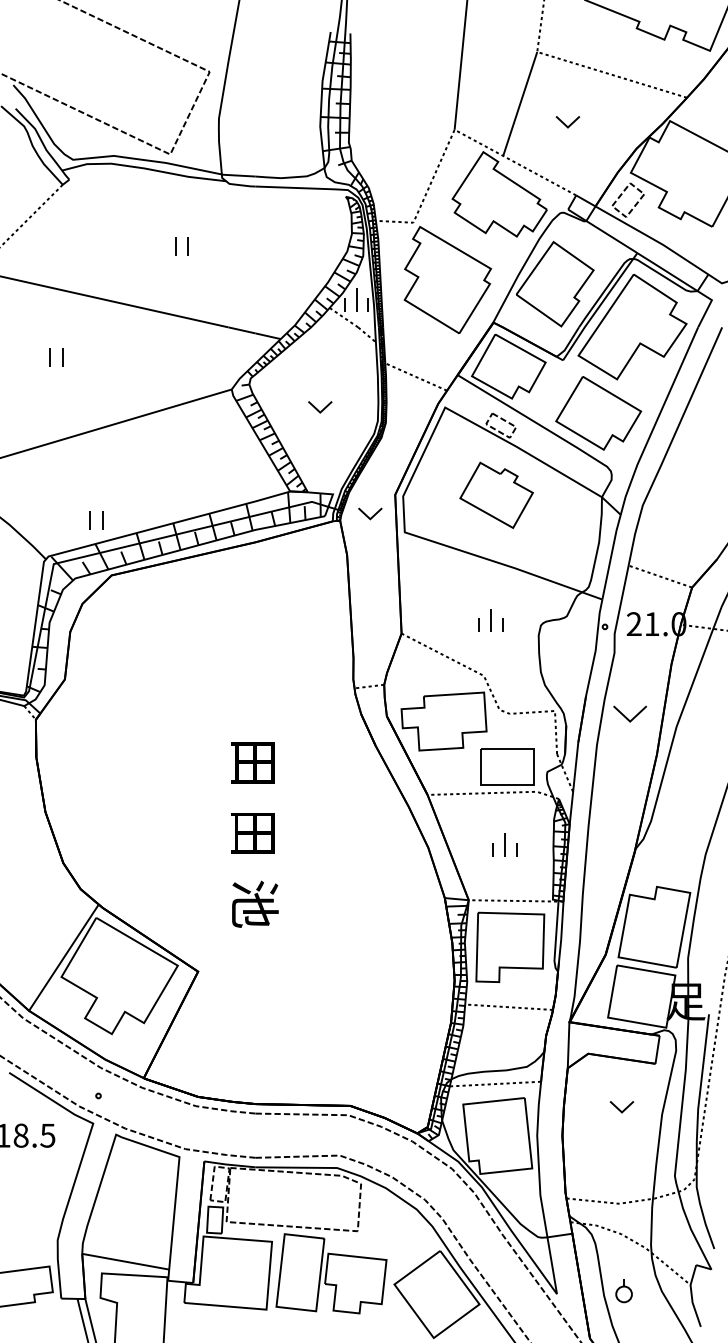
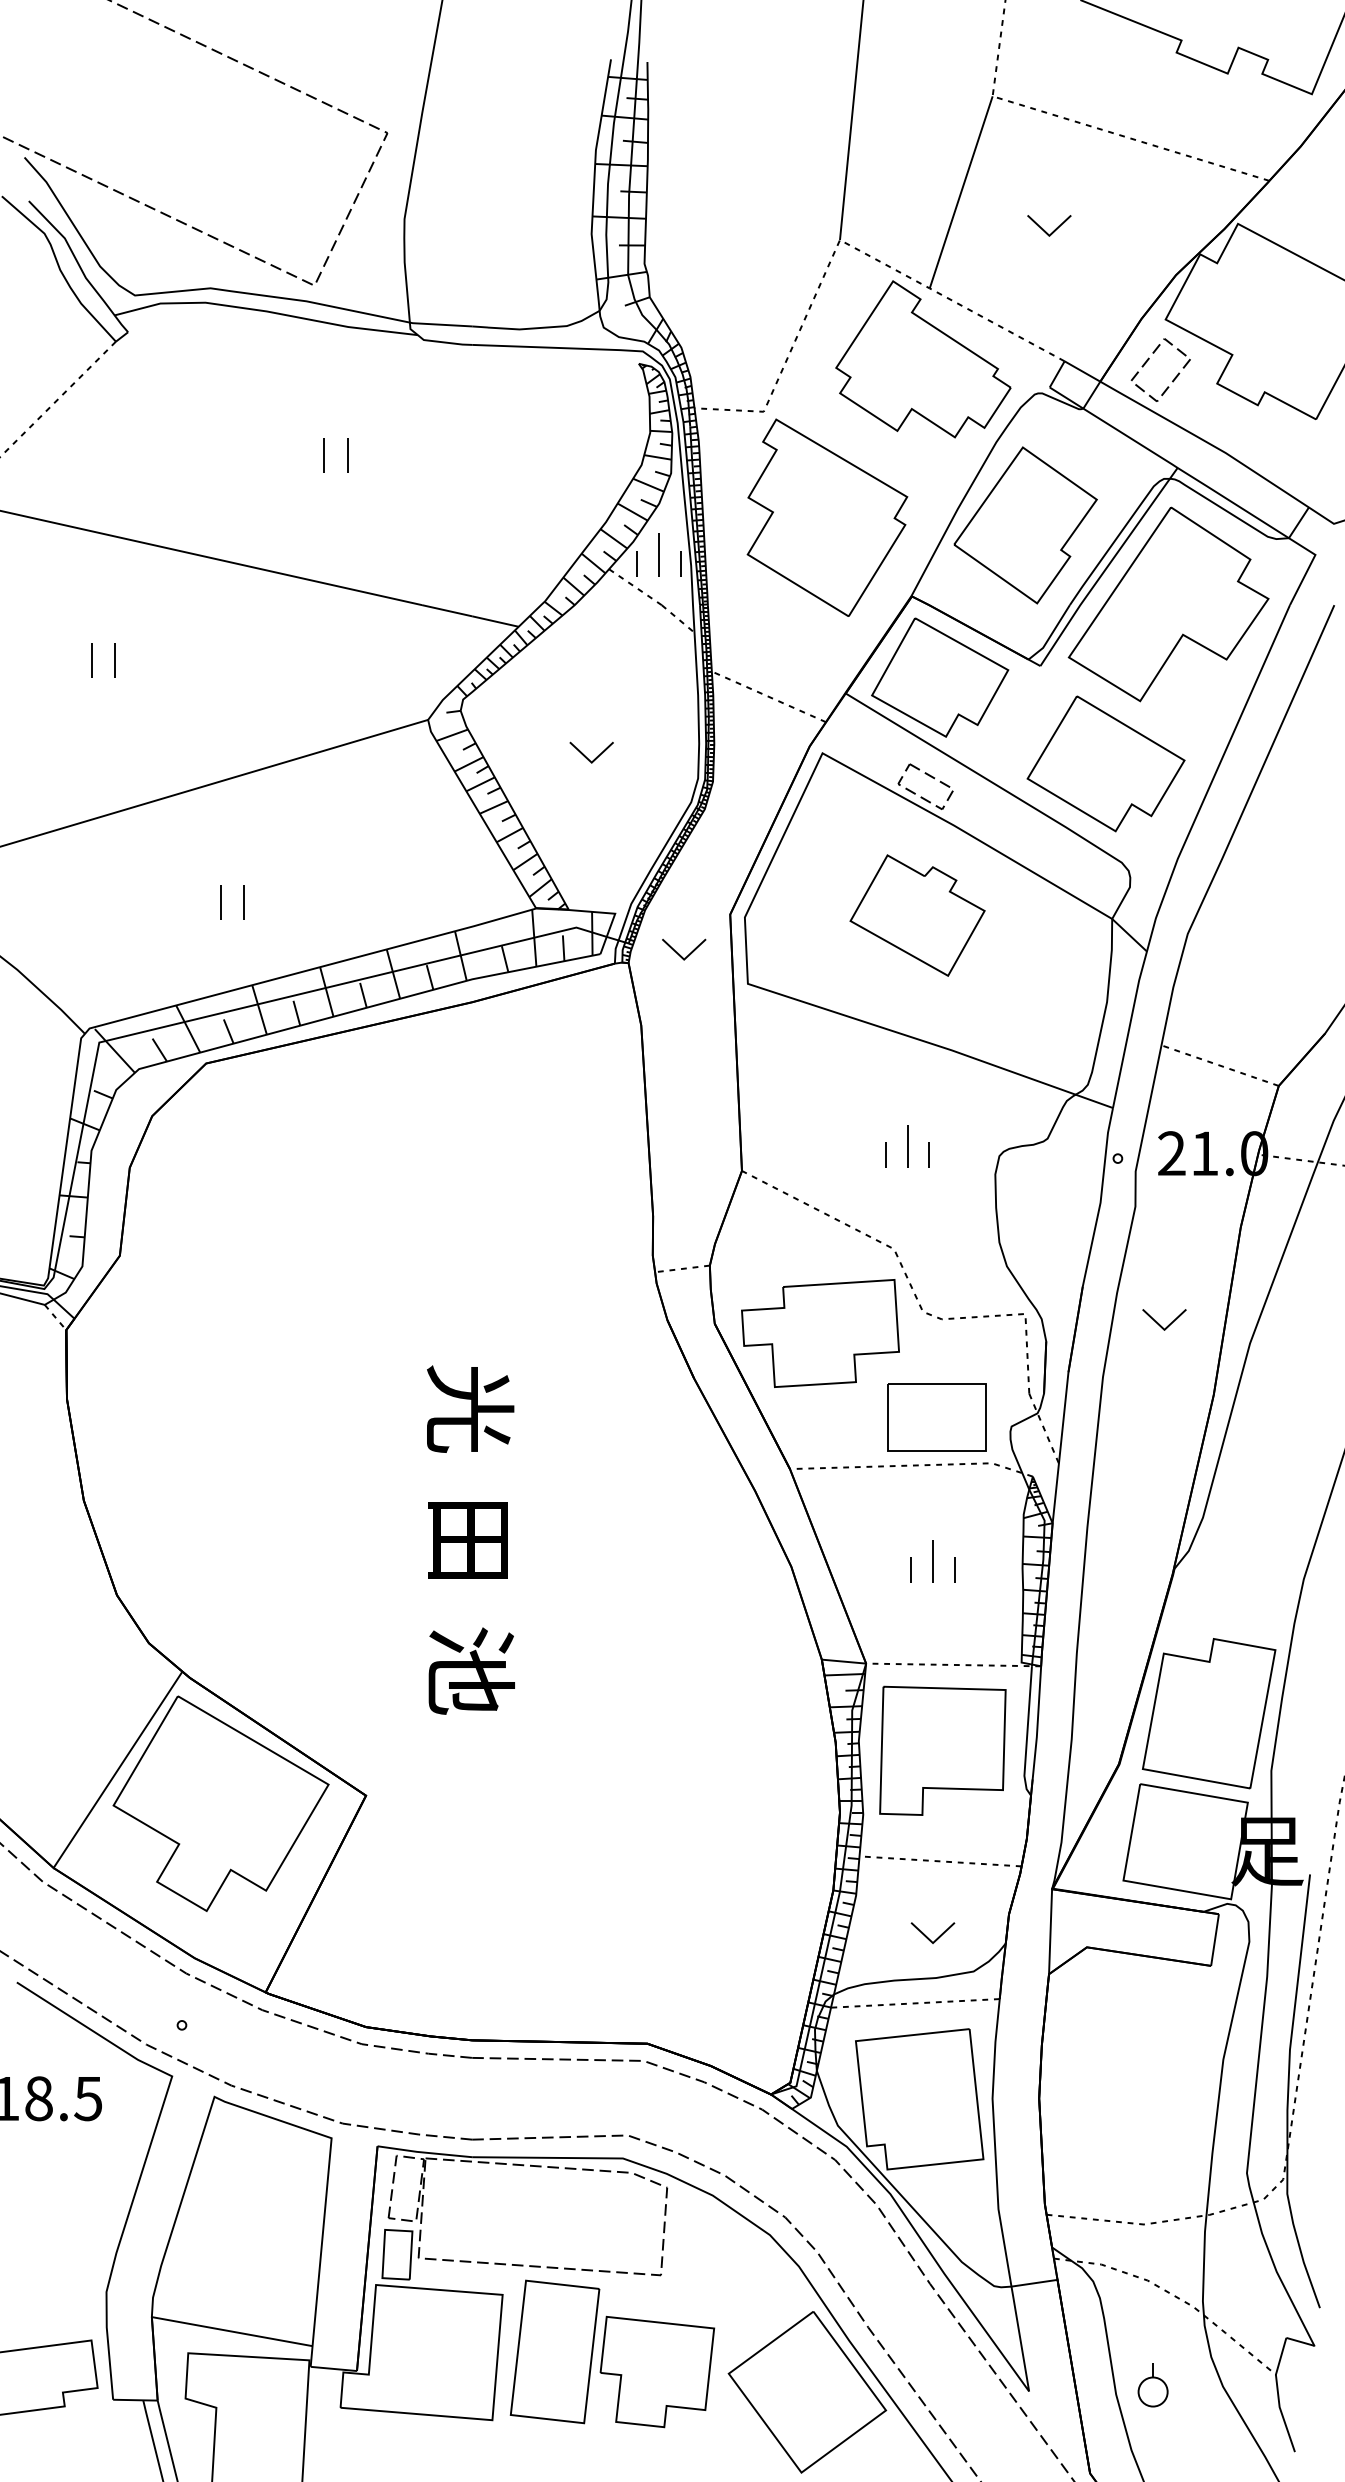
part: (96, 520) -> (231, 902), moved
part: (630, 714) -> (1164, 1320), size x0.71
text: (254, 762) -> (470, 1409), 田 -> 光
part: (621, 1107) -> (932, 1933), moved

